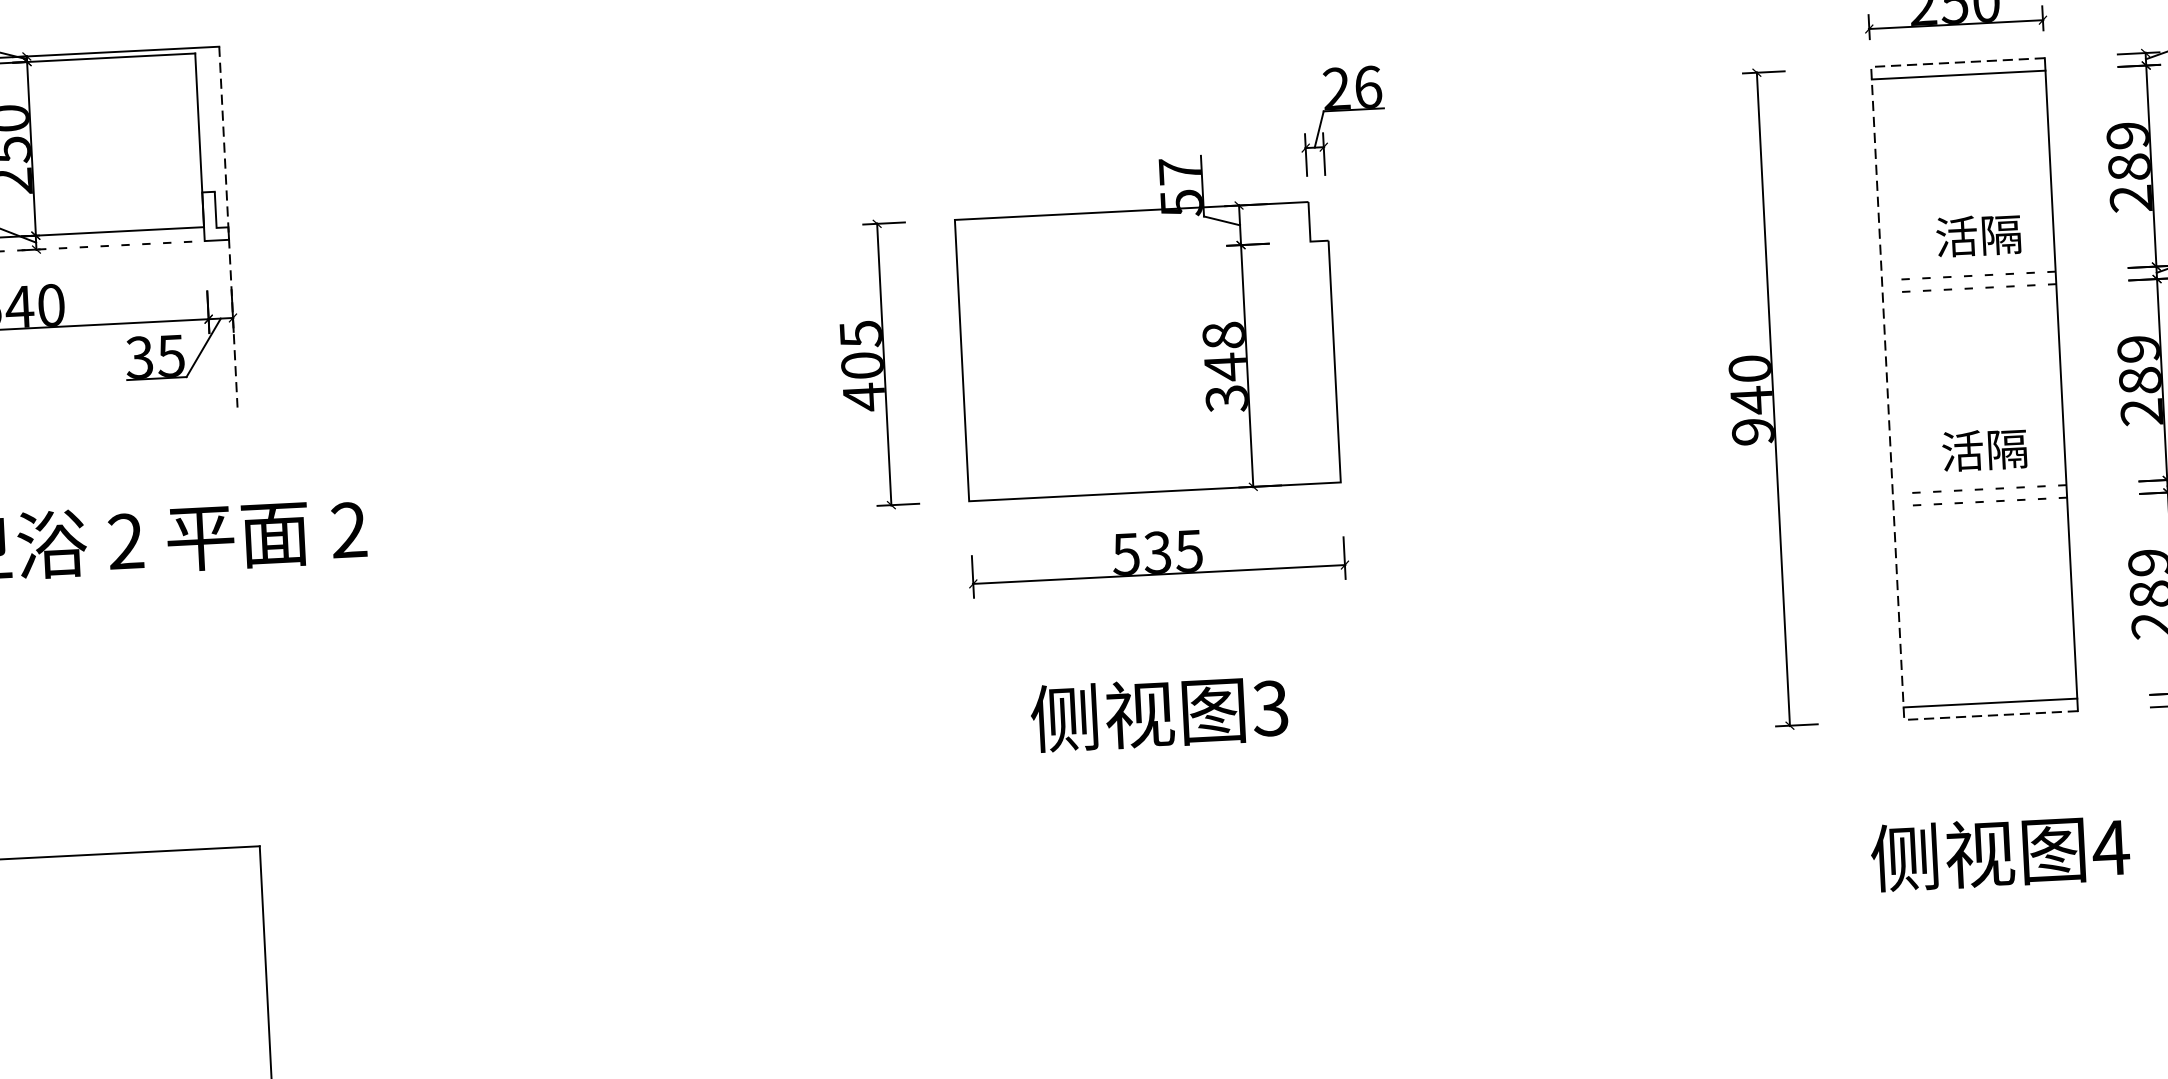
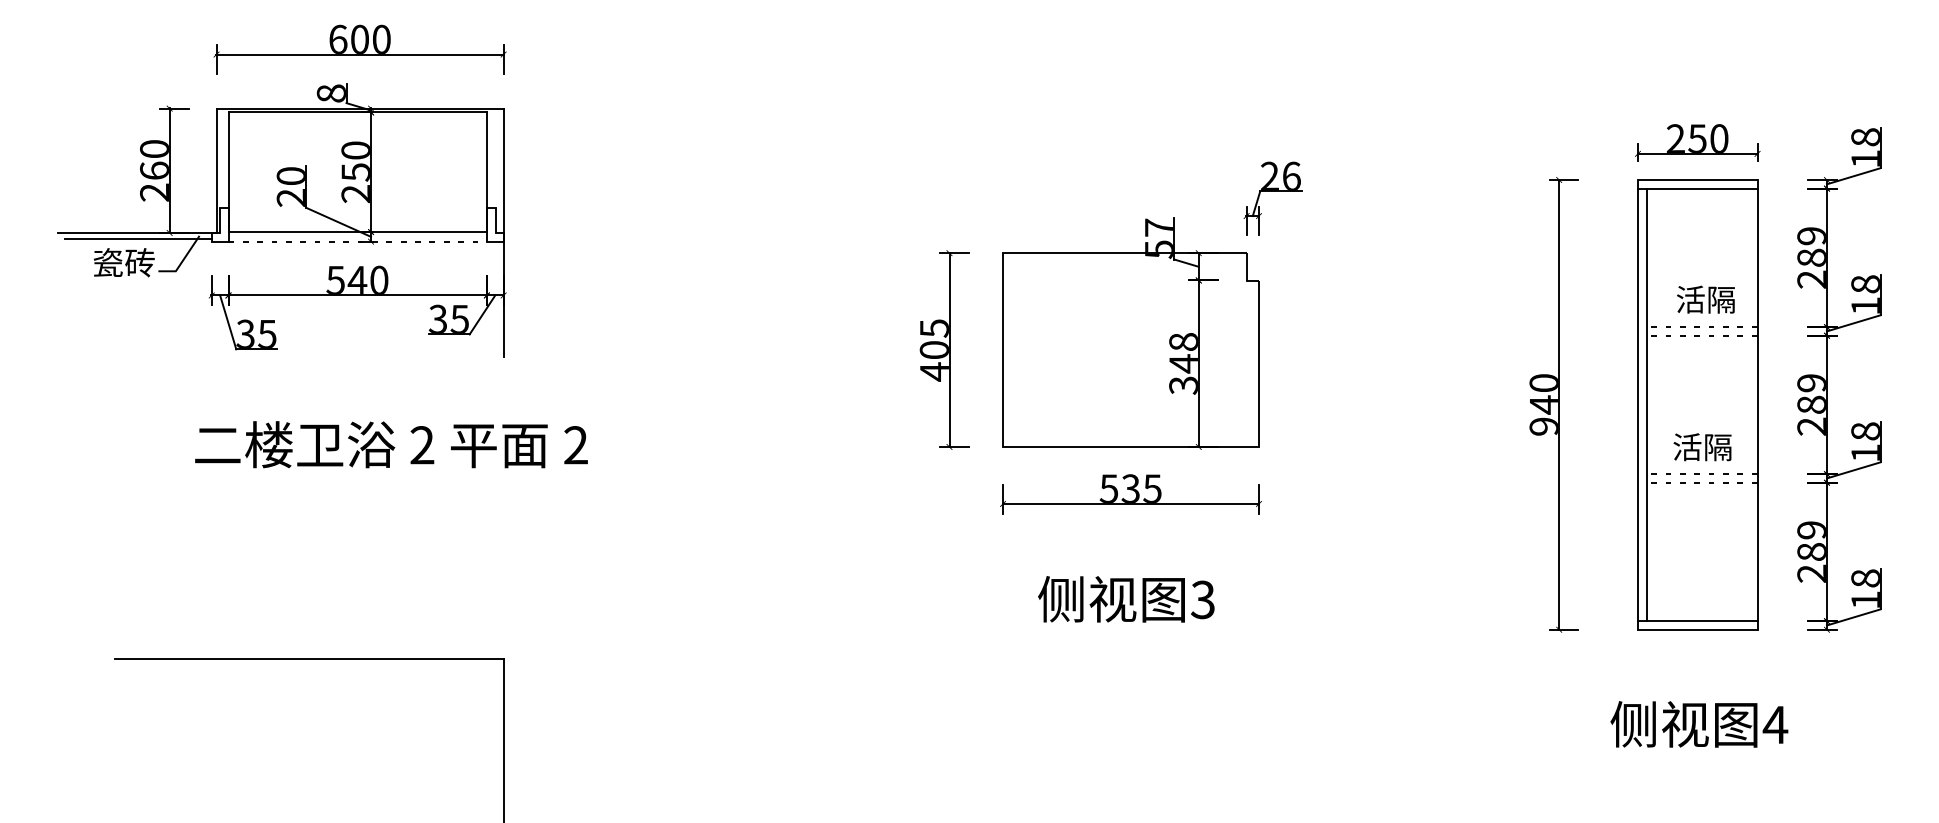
line: (228, 228) -> (503, 233), dashed -> solid
line: (1887, 392) -> (1637, 404), dashed -> solid
line: (1900, 392) -> (1646, 404), added

